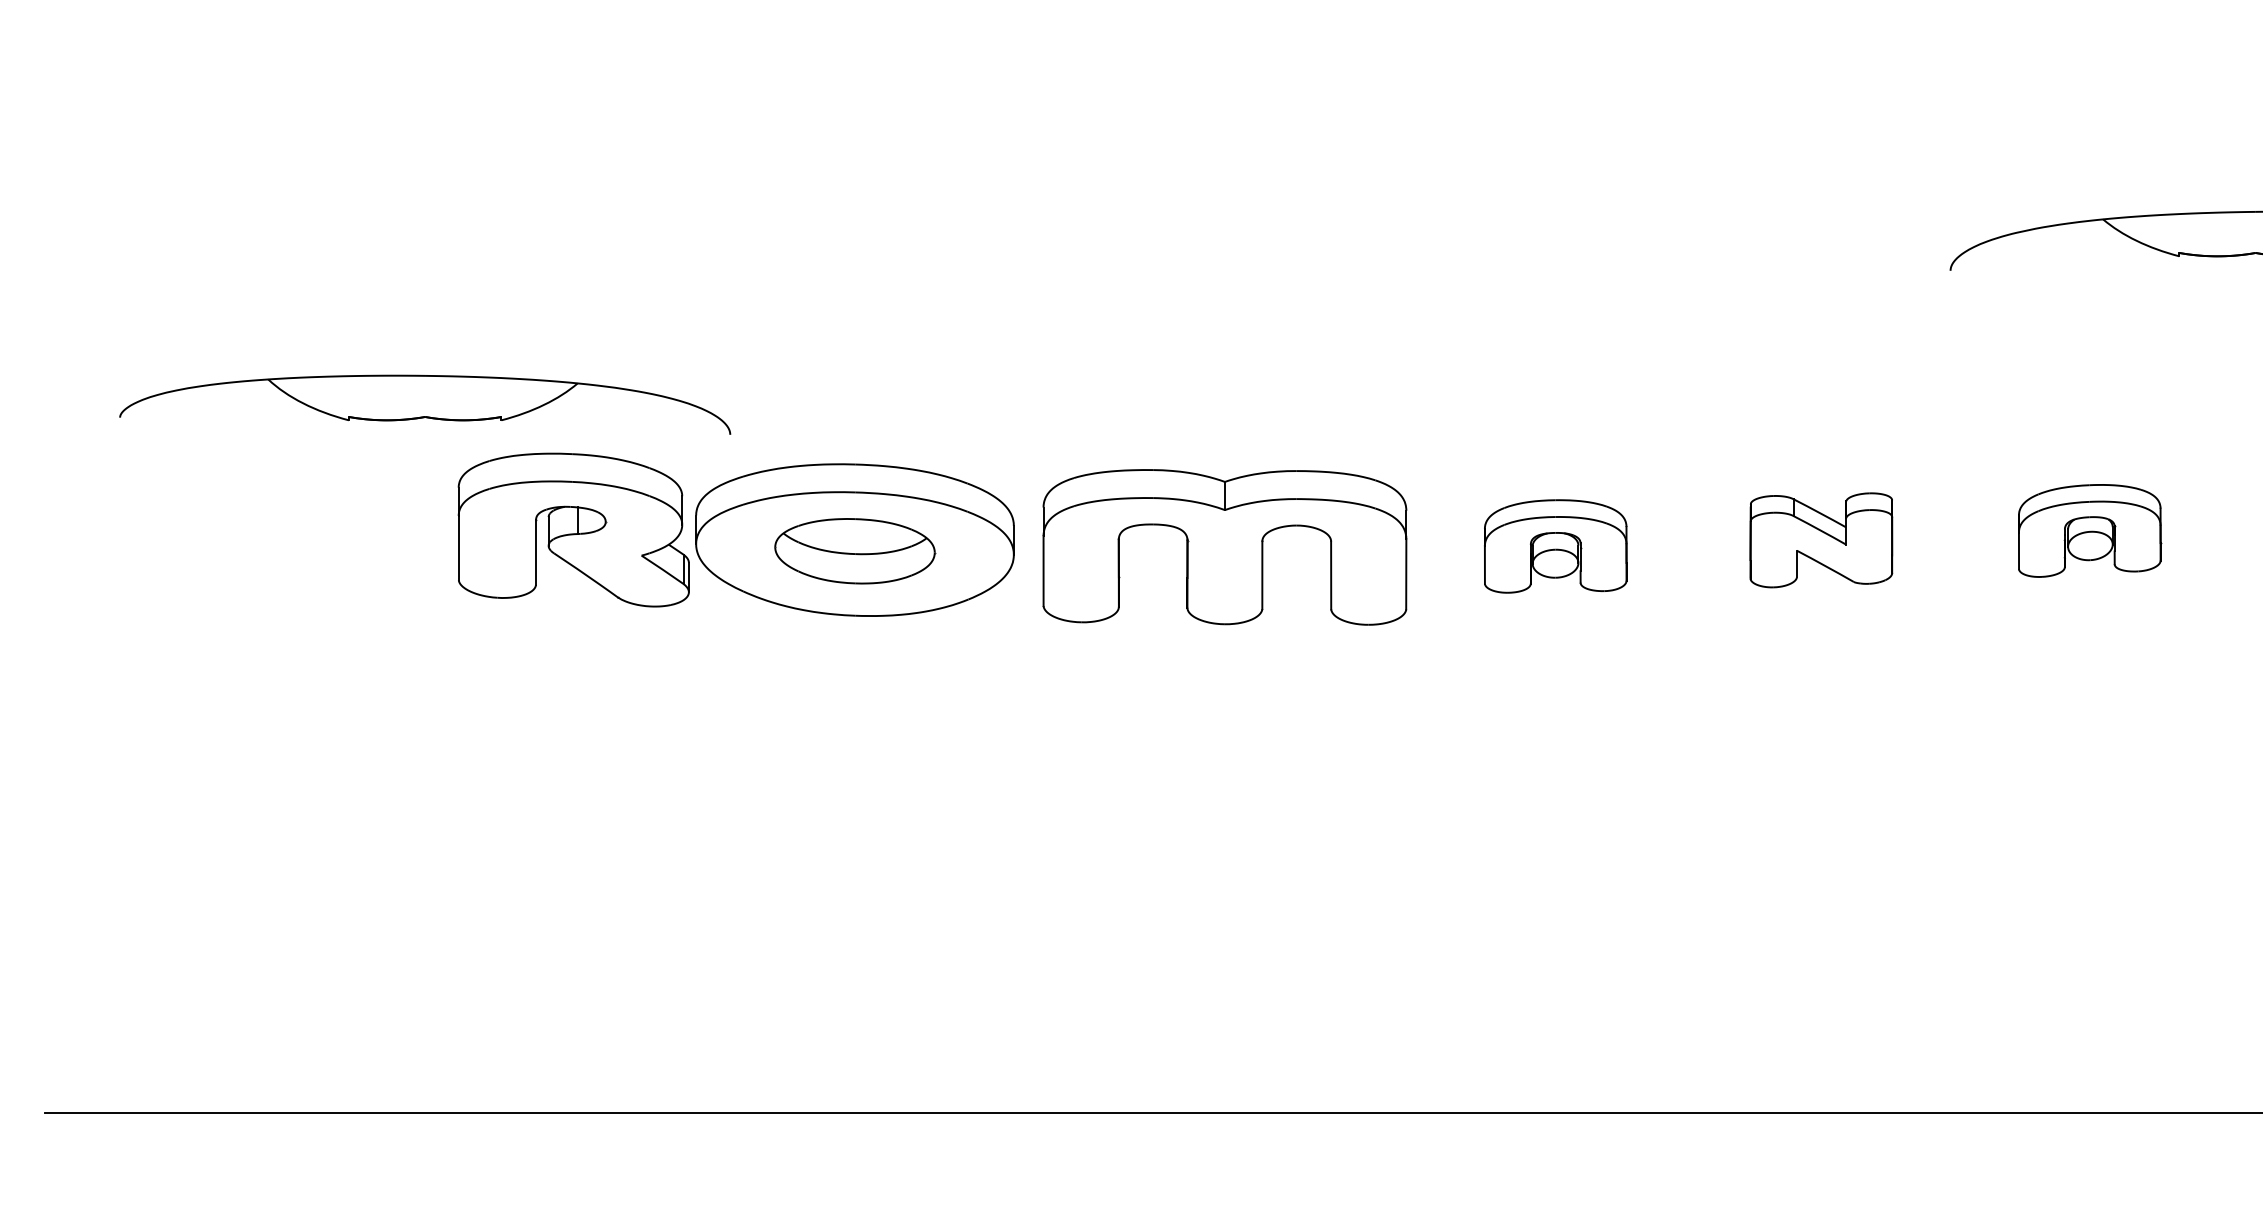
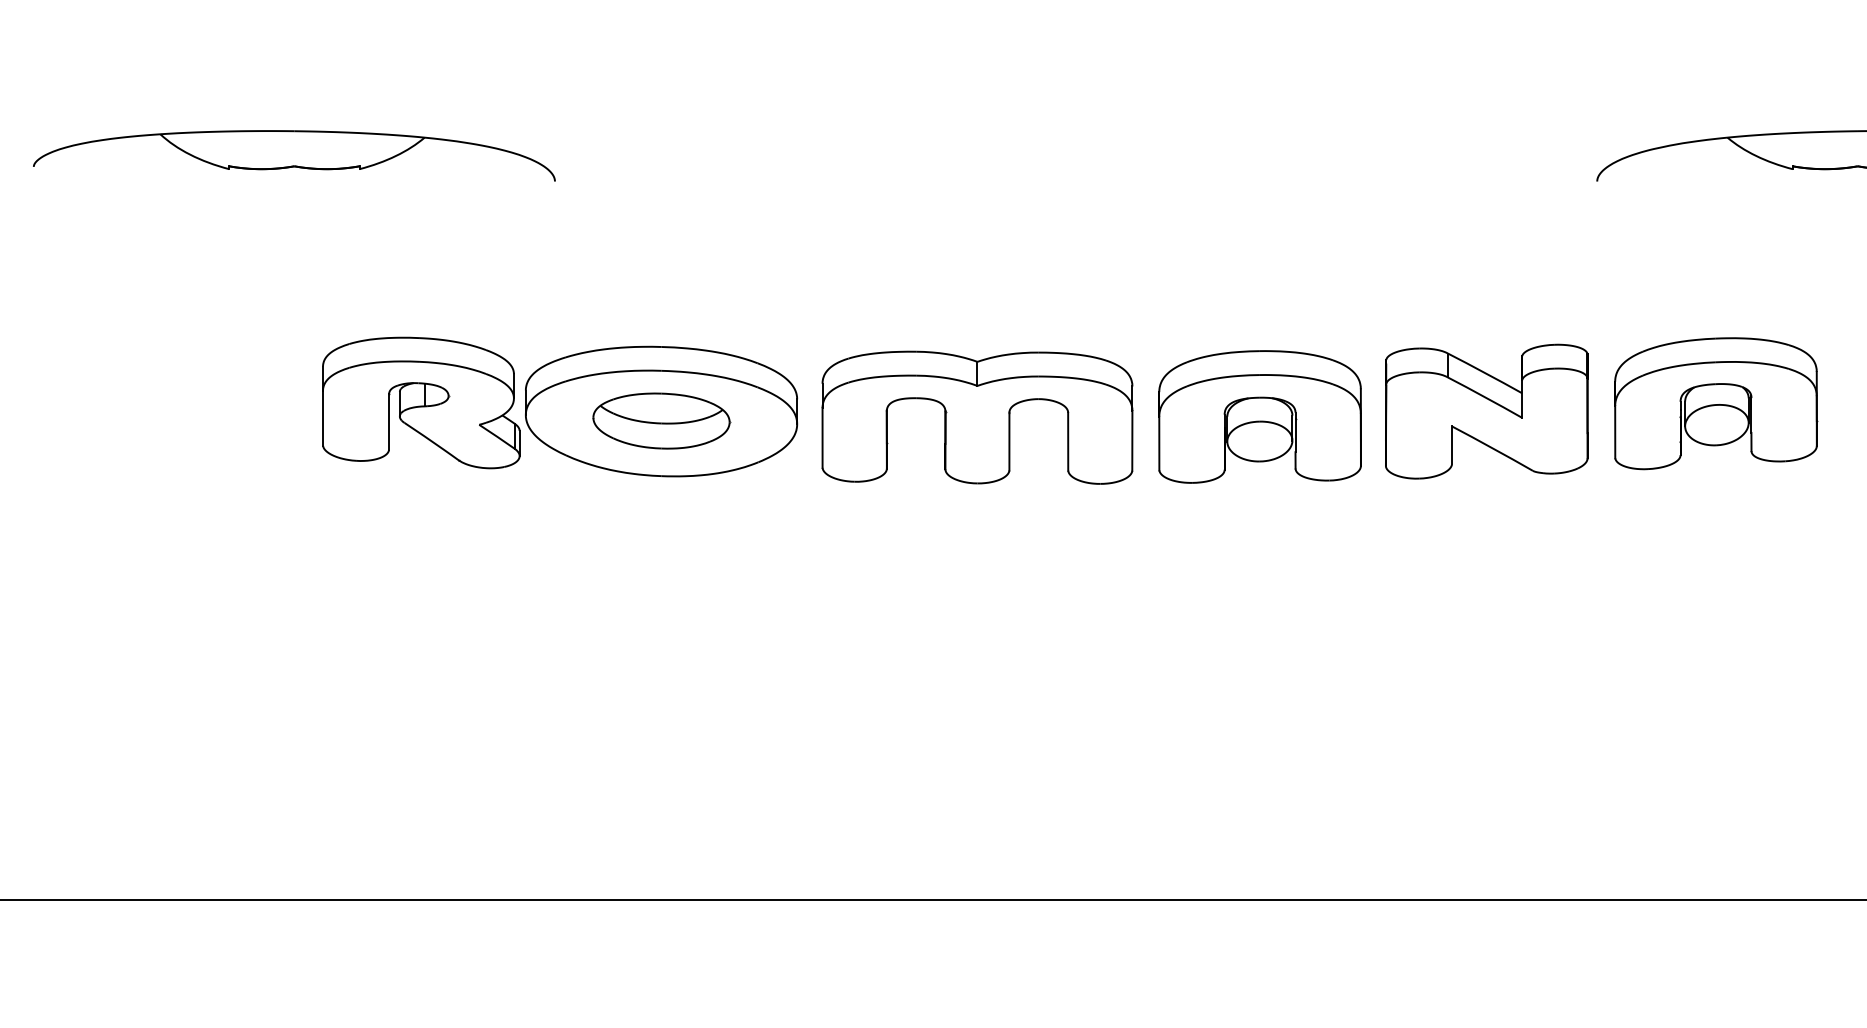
part: (425, 404) -> (294, 155), moved
part: (2089, 530) -> (1715, 403), size x1.67
part: (1821, 540) -> (1486, 411), size x1.67
part: (1555, 546) -> (1259, 417), size x1.67

